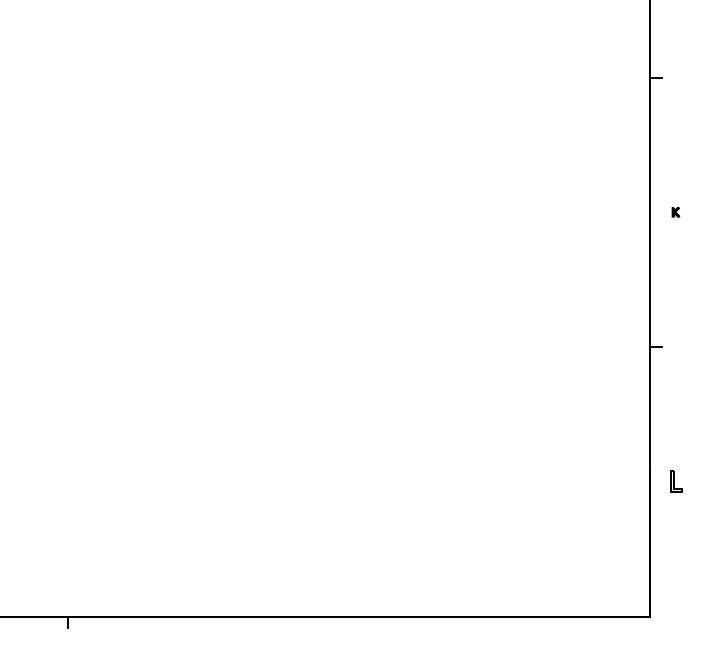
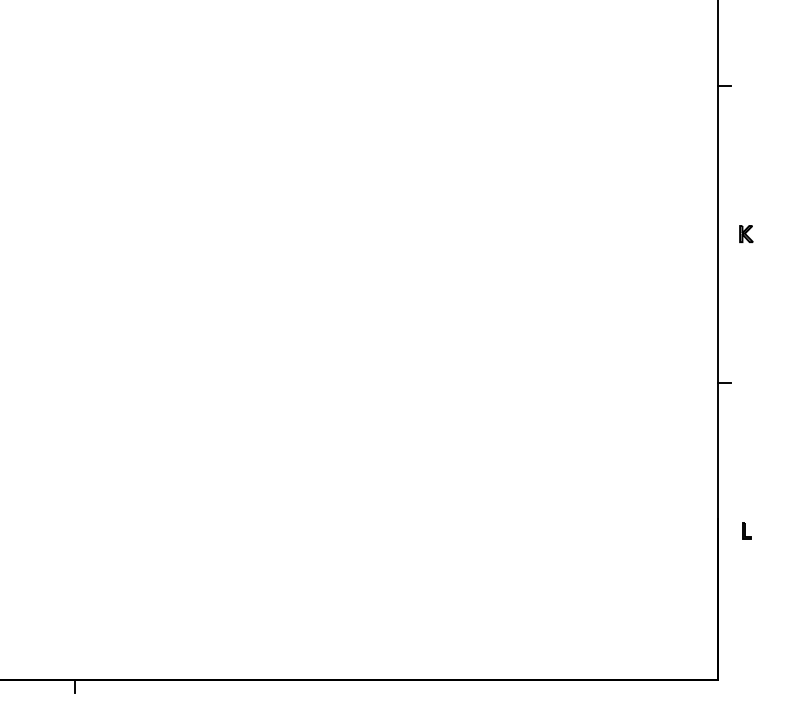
part: (675, 212) -> (745, 234), size x1.67
part: (676, 481) -> (746, 531), size x0.71

